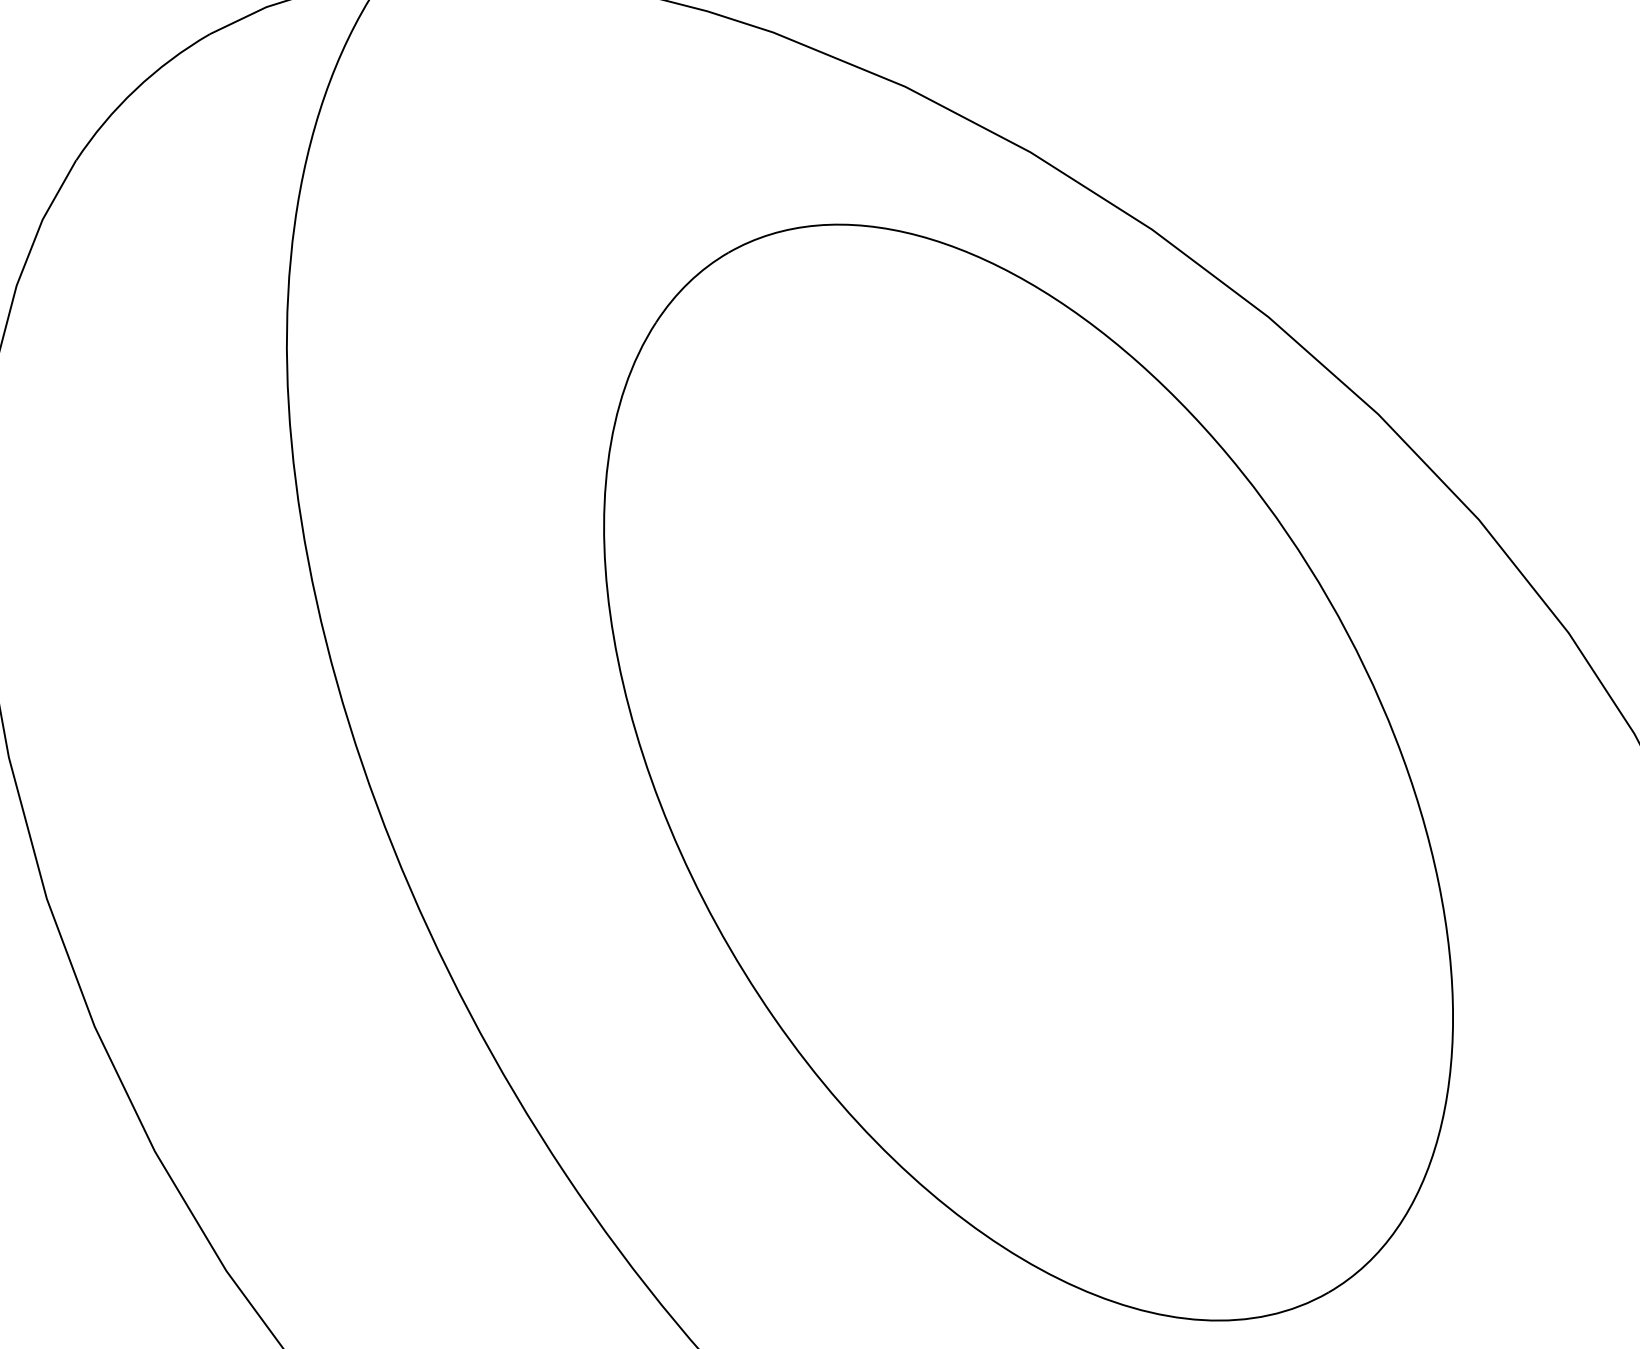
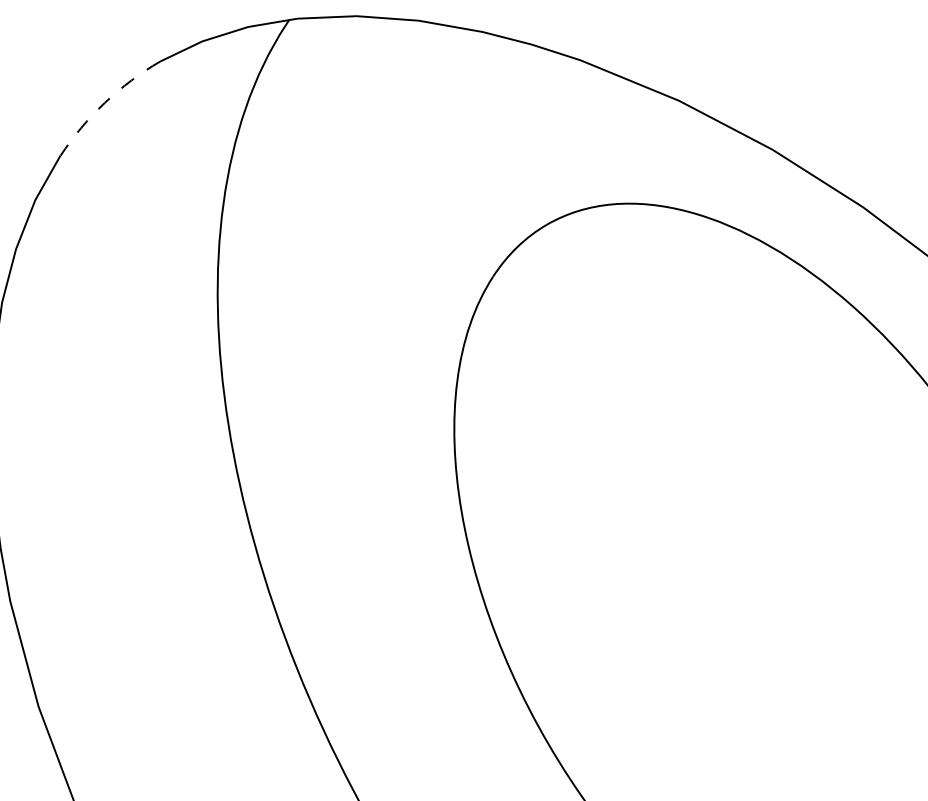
arc: (135, 89) -> (104, 102), solid -> dashed

